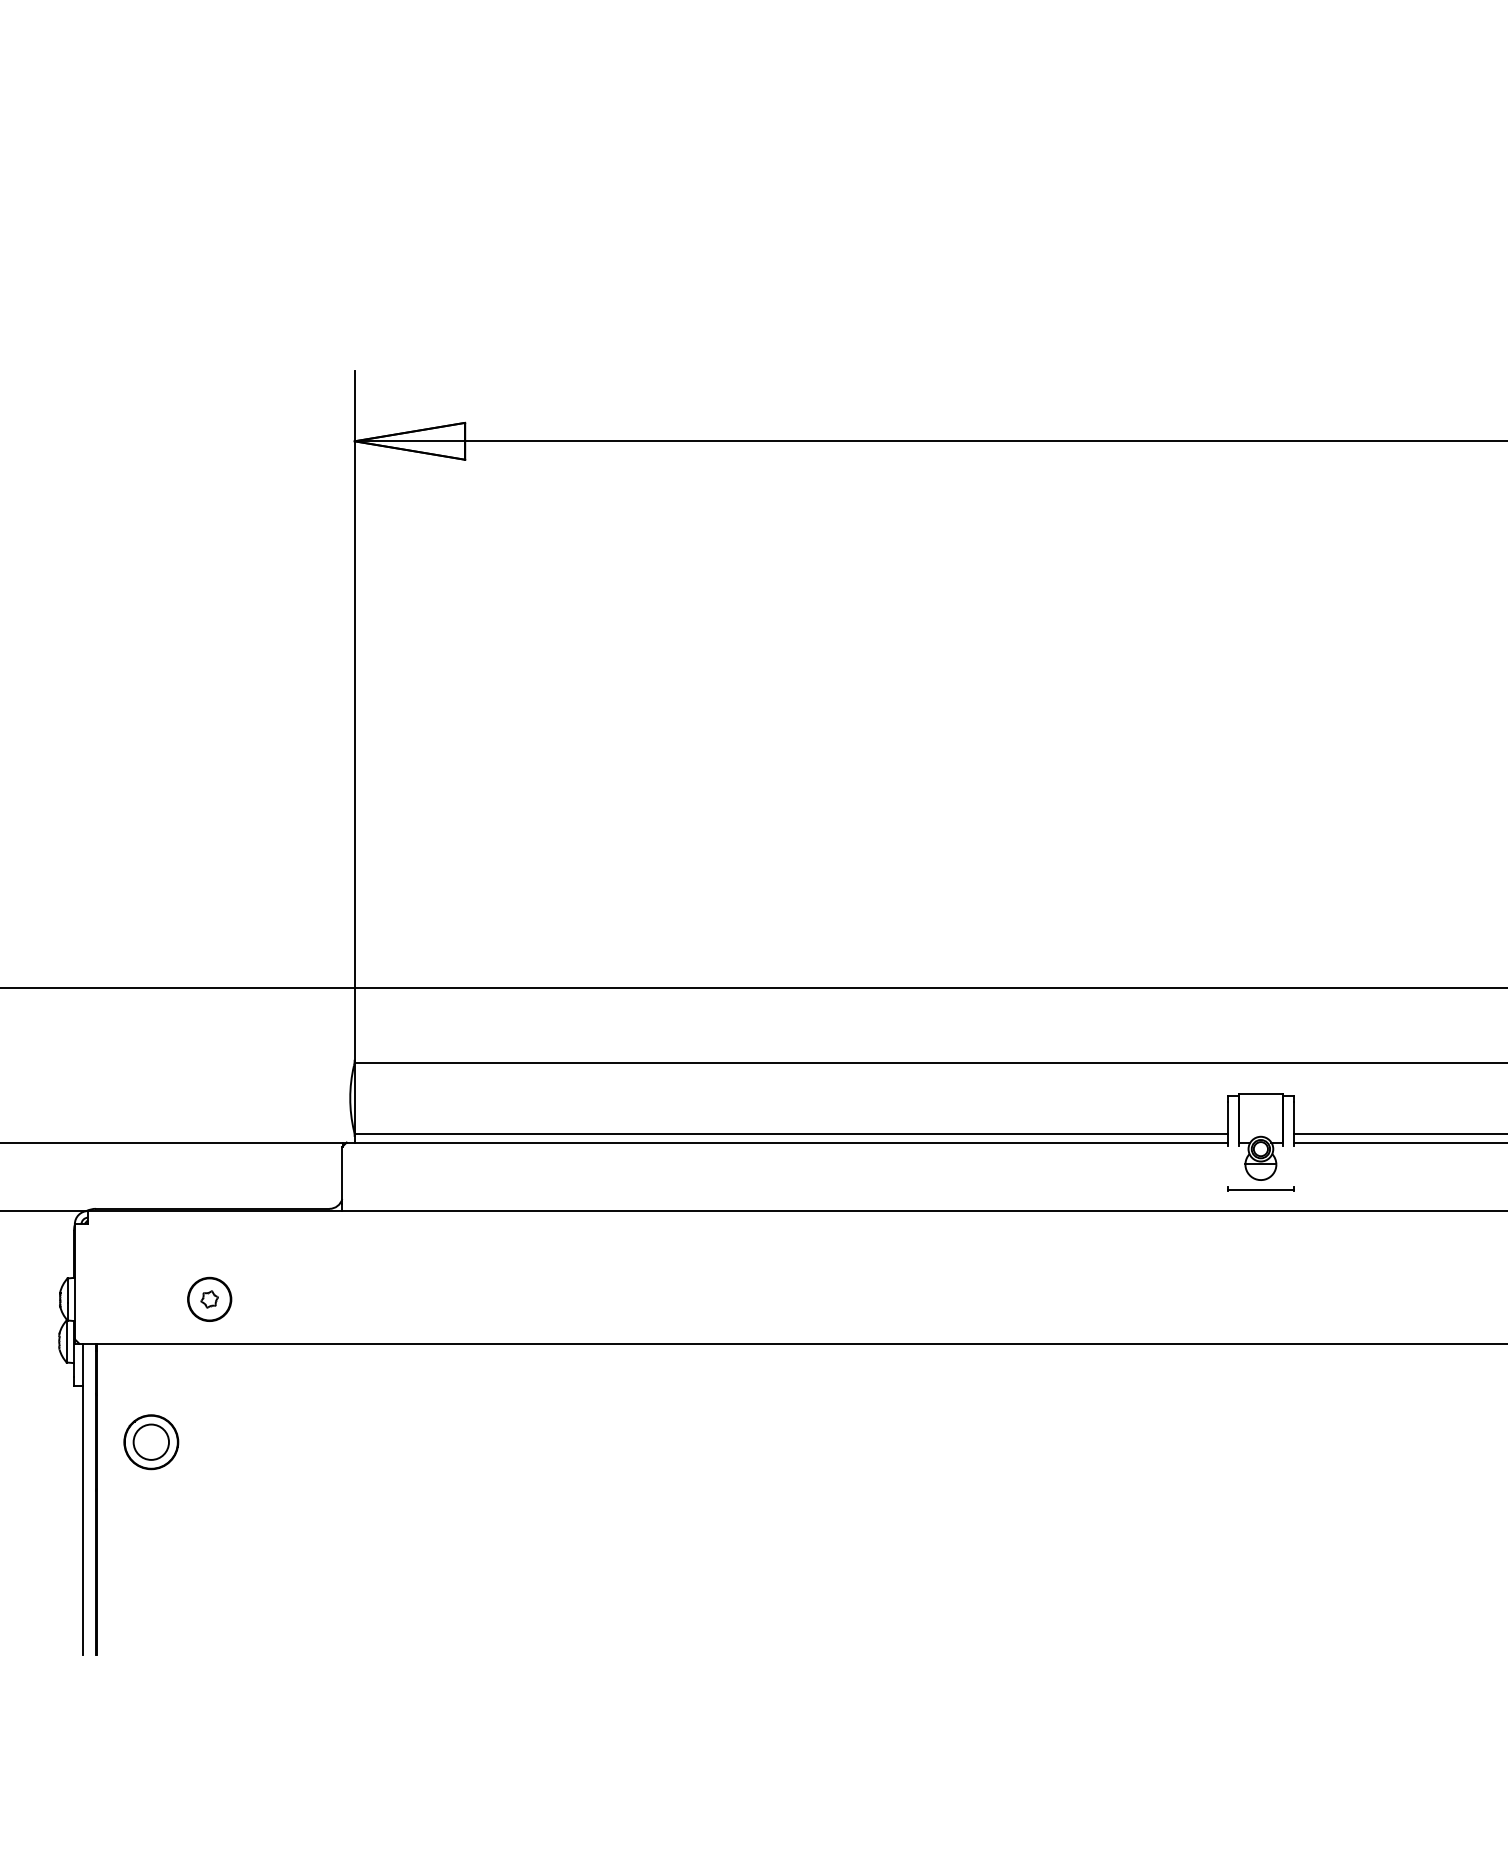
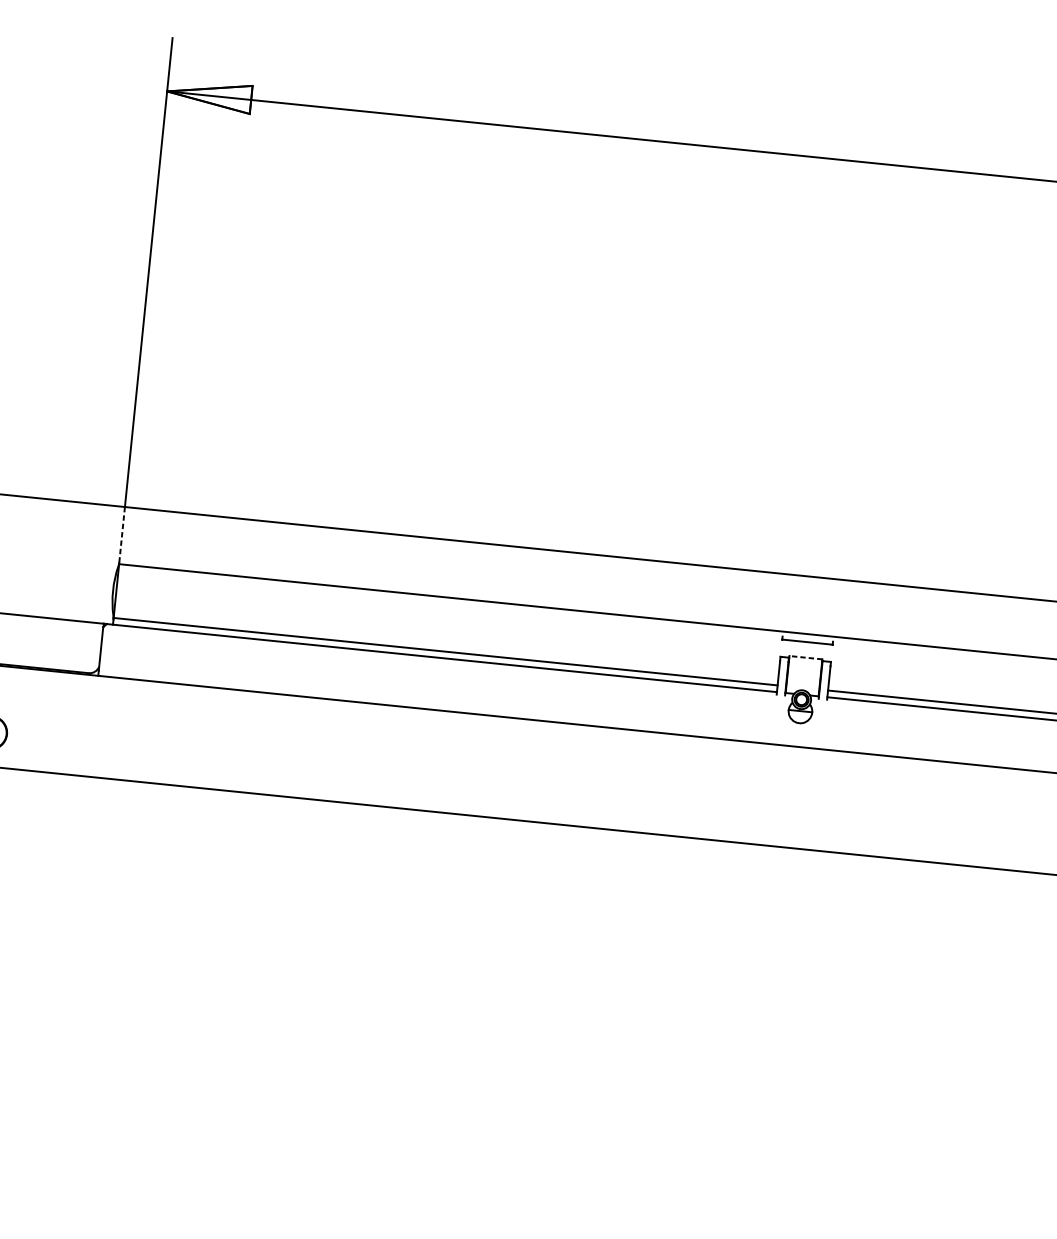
line: (354, 1025) -> (121, 535), solid -> dashed
line: (1260, 1093) -> (805, 657), solid -> dashed
part: (1260, 1188) -> (807, 640), moved

